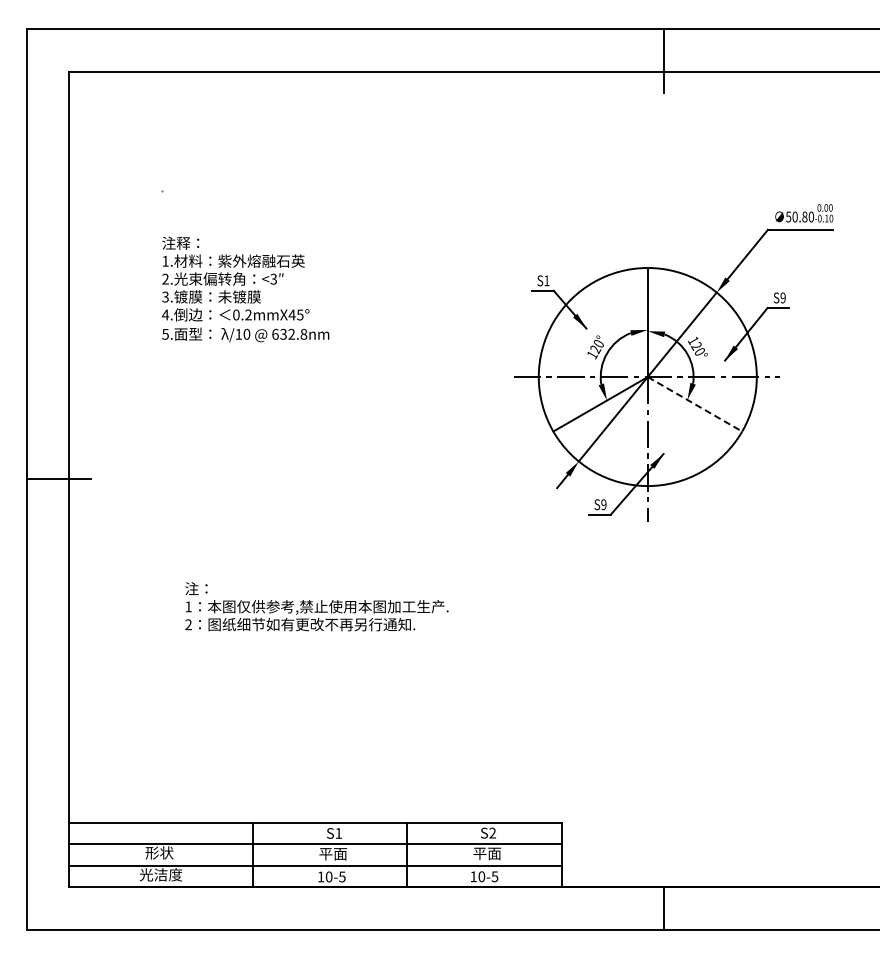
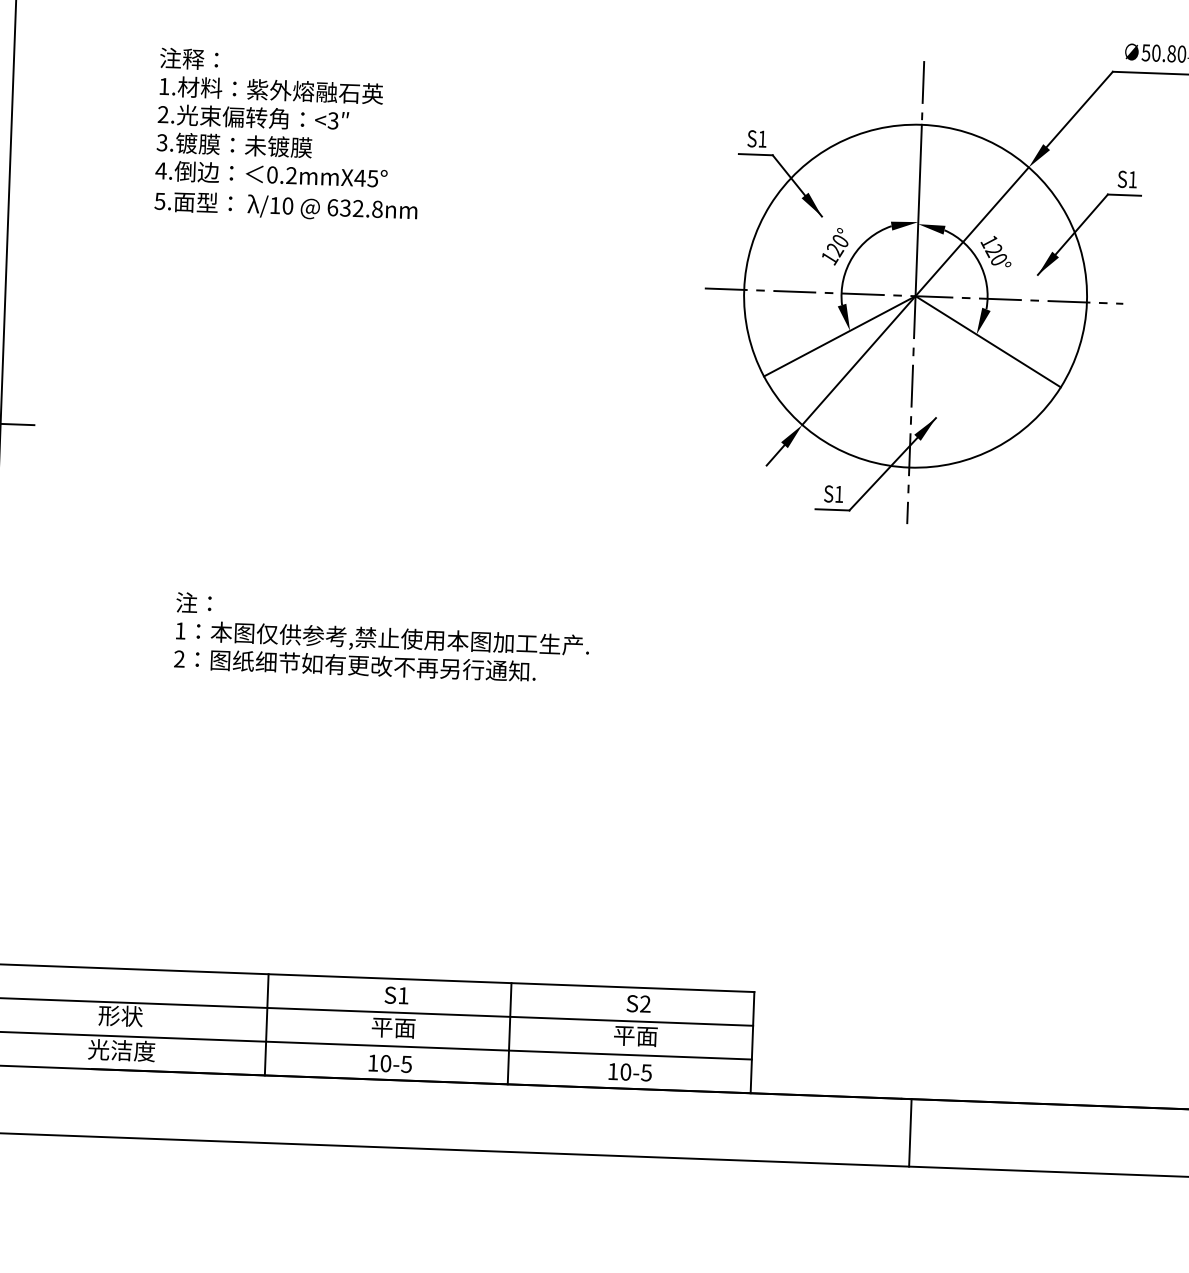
line: (647, 246) -> (922, 91), added
text: (782, 297) -> (1131, 178), S9 -> S1
line: (695, 404) -> (988, 342), dashed -> solid
text: (603, 504) -> (838, 493), S9 -> S1

